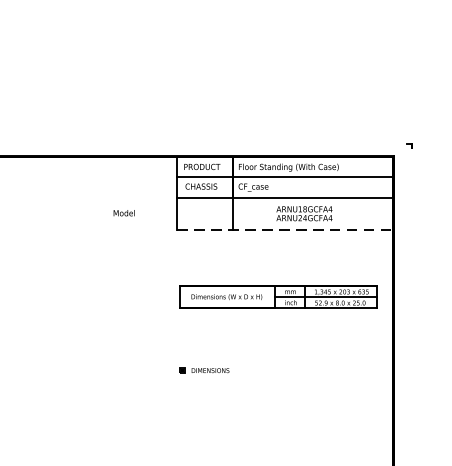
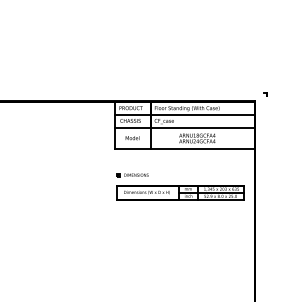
text: (124, 213) -> (132, 138), moved
line: (286, 230) -> (185, 149), dashed -> solid
line: (204, 371) -> (132, 175), moved

